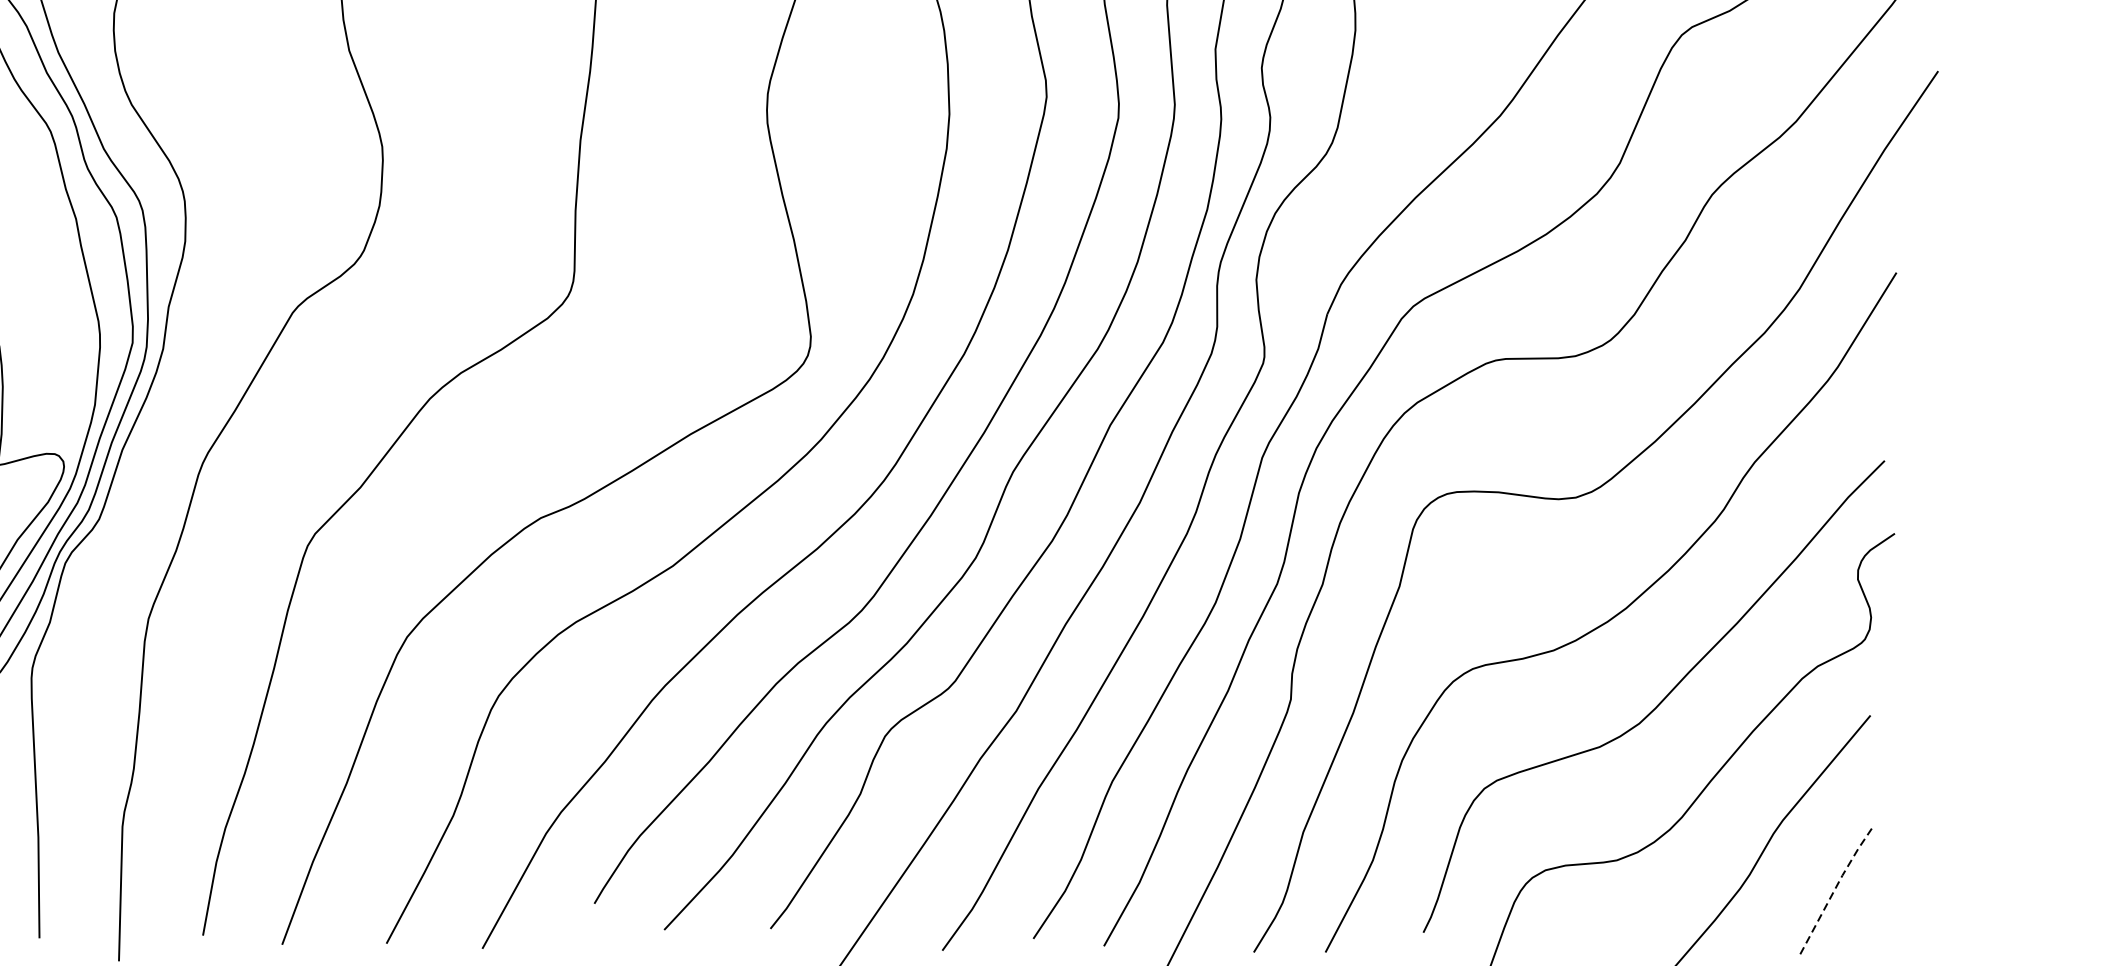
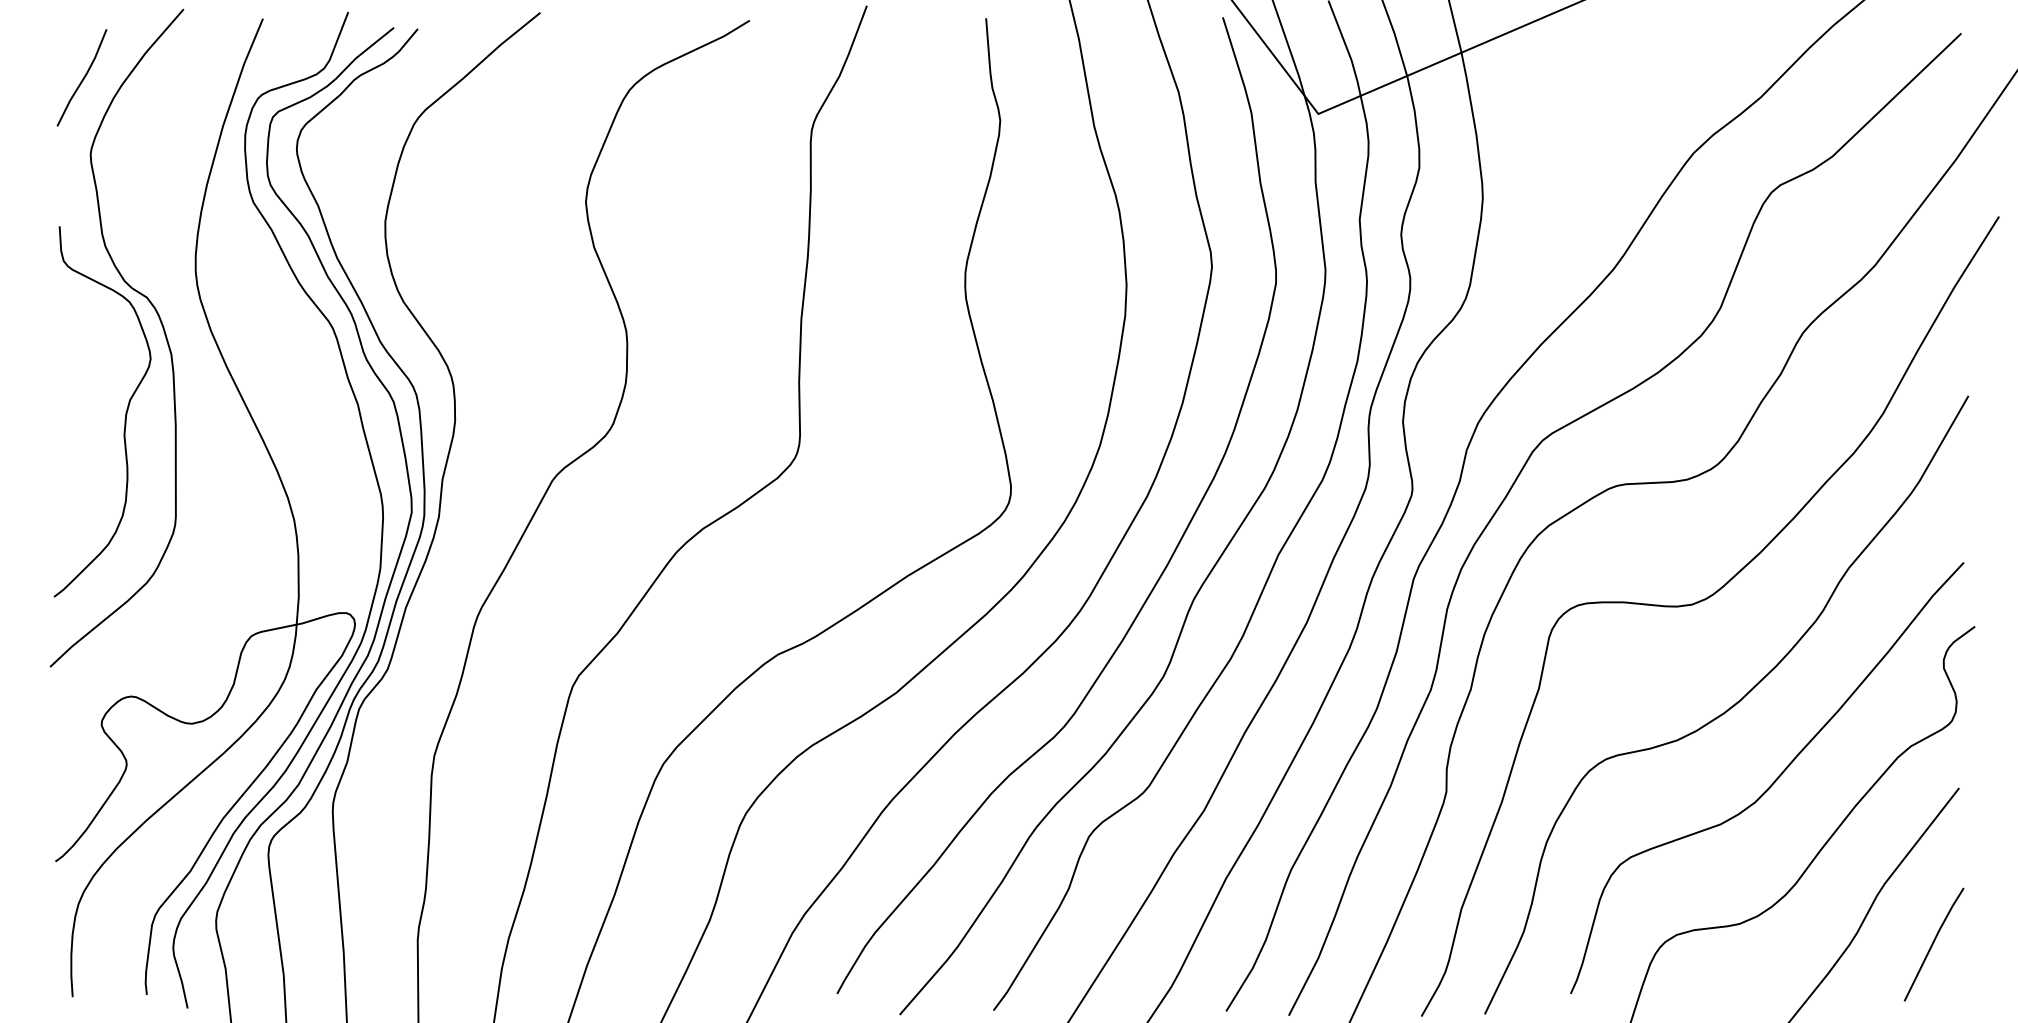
line: (1835, 888) -> (1933, 942), dashed -> solid

